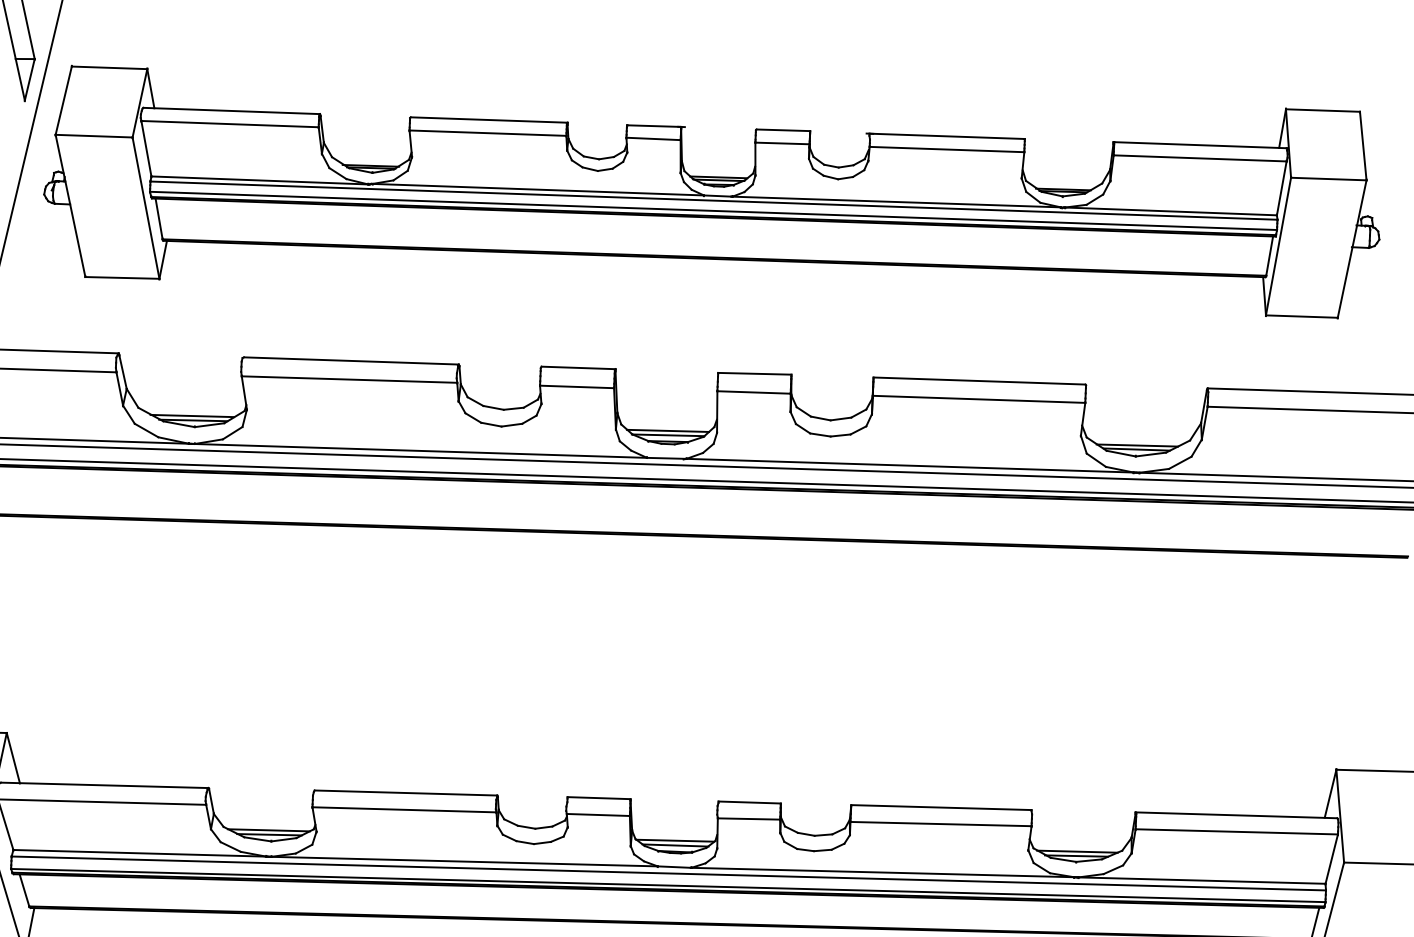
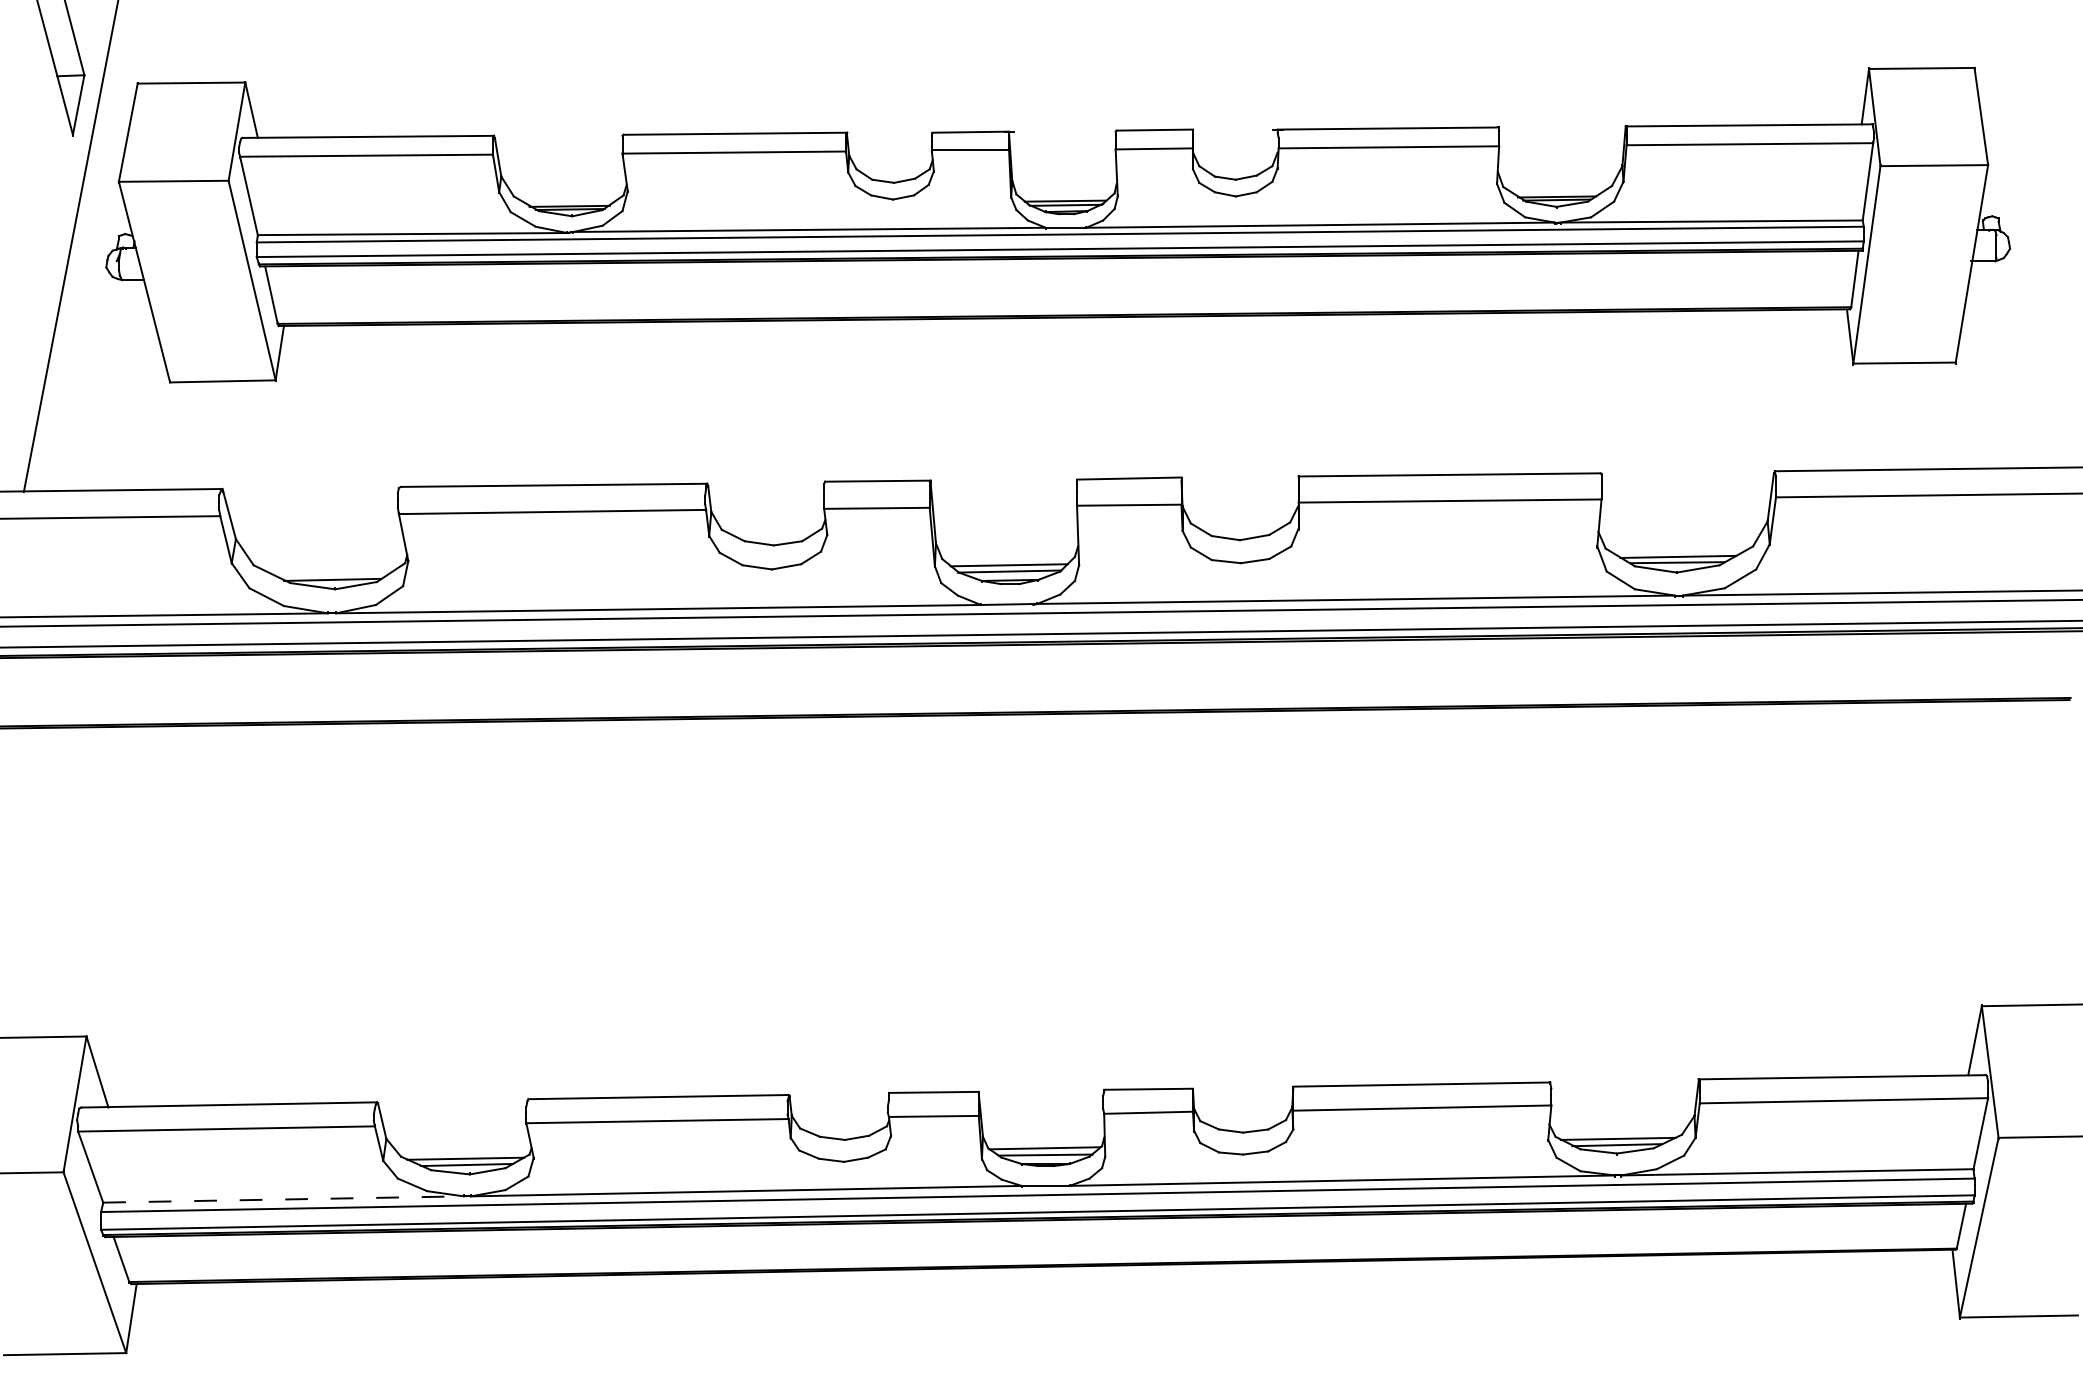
line: (191, 415) -> (330, 573), removed
line: (139, 853) -> (283, 1199), solid -> dashed

